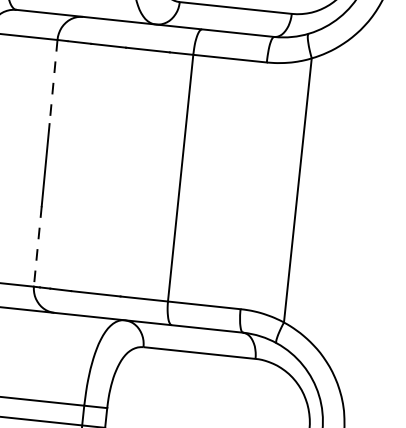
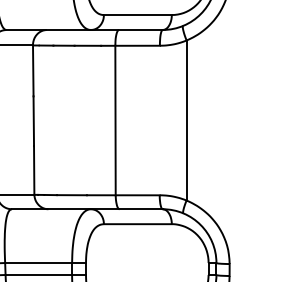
line: (53, 83) -> (33, 71), dashed -> solid
line: (38, 246) -> (34, 170), dashed -> solid

